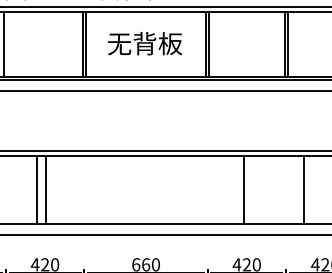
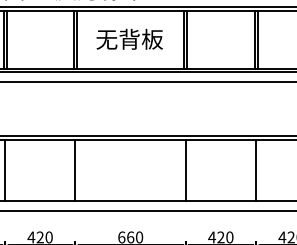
line: (7, 43) -> (6, 39), added
line: (37, 189) -> (5, 169), moved
line: (46, 189) -> (75, 169), moved
line: (243, 189) -> (185, 169), moved
line: (304, 189) -> (256, 169), moved

